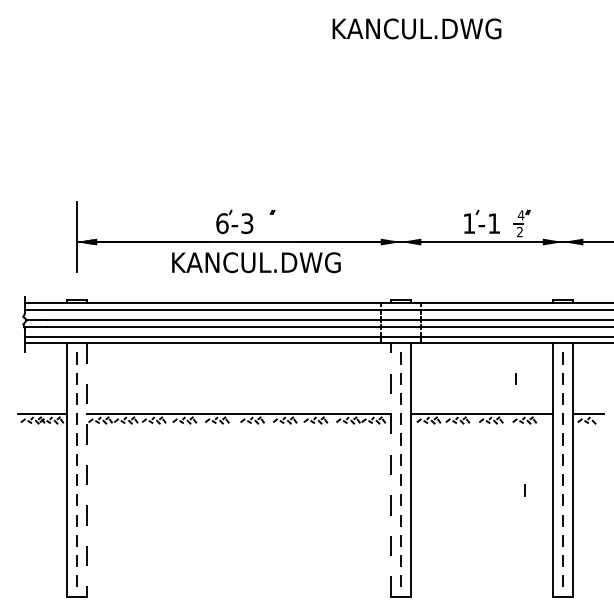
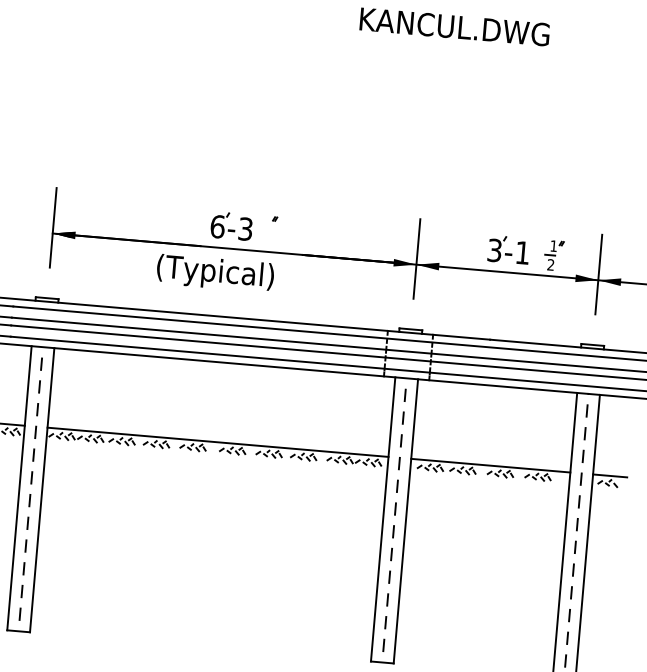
text: (520, 215) -> (553, 246), 4 -> 1
text: (469, 223) -> (495, 250), 1-1 -> 3-1
line: (401, 236) -> (417, 258), added
line: (563, 236) -> (599, 274), added
text: (255, 264) -> (250, 275), KANCUL.DWG -> (Typical)
line: (515, 378) -> (531, 428), removed
line: (87, 469) -> (42, 489), dashed -> solid
line: (390, 469) -> (382, 518), dashed -> solid
line: (524, 490) -> (531, 555), removed

